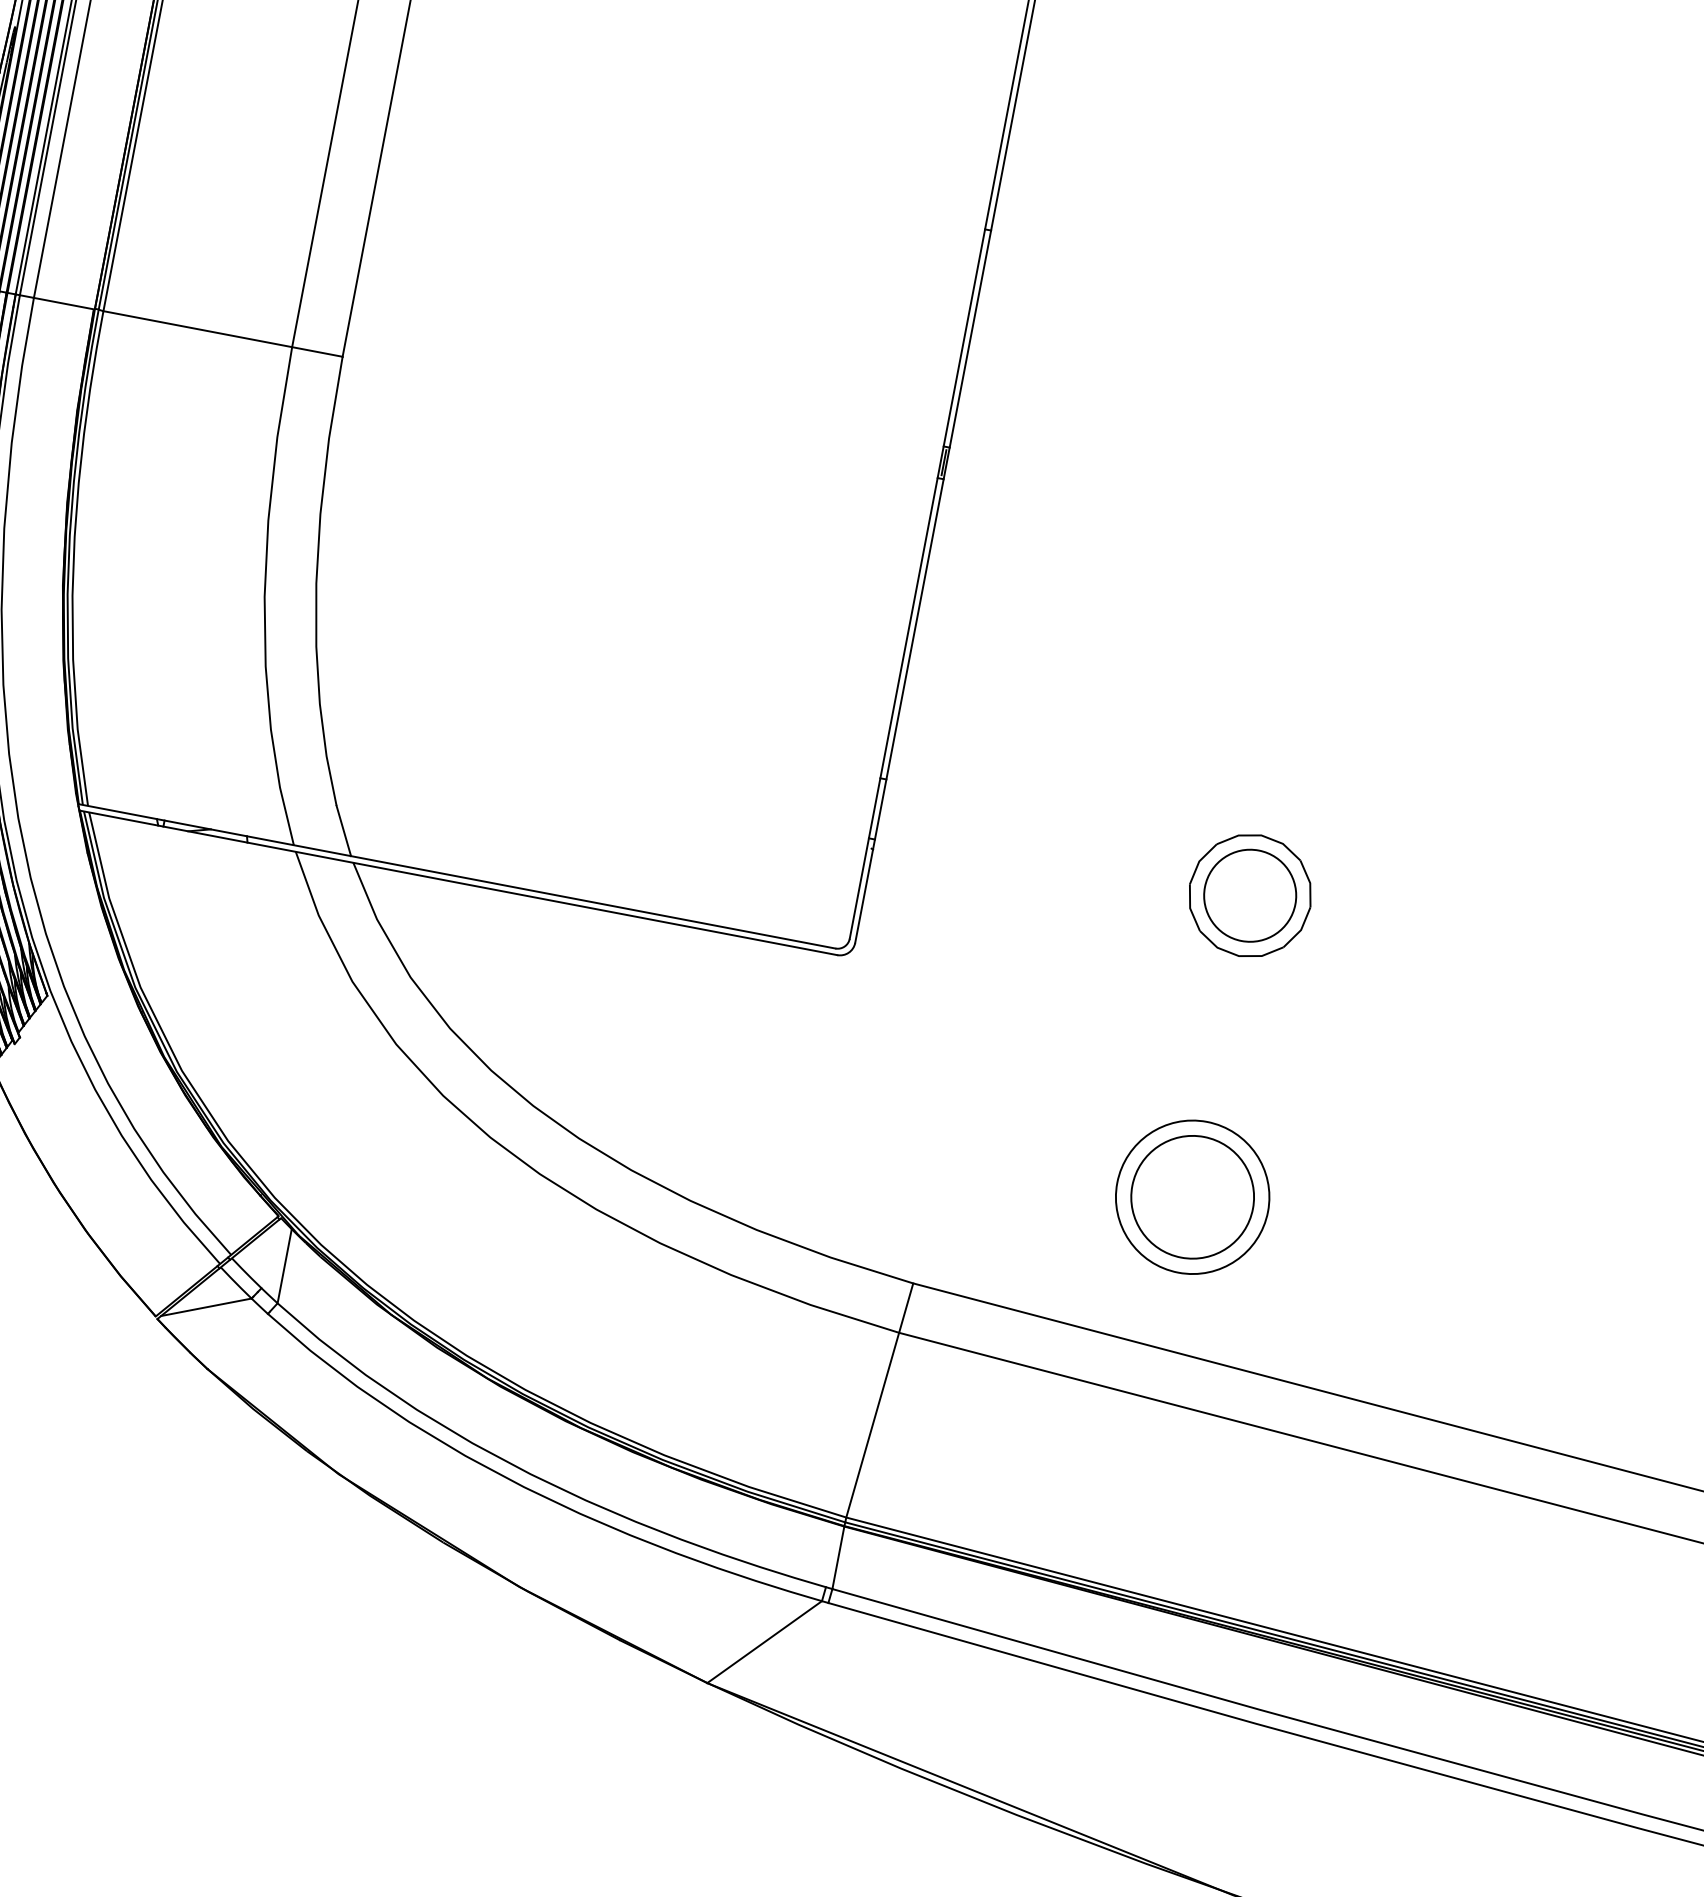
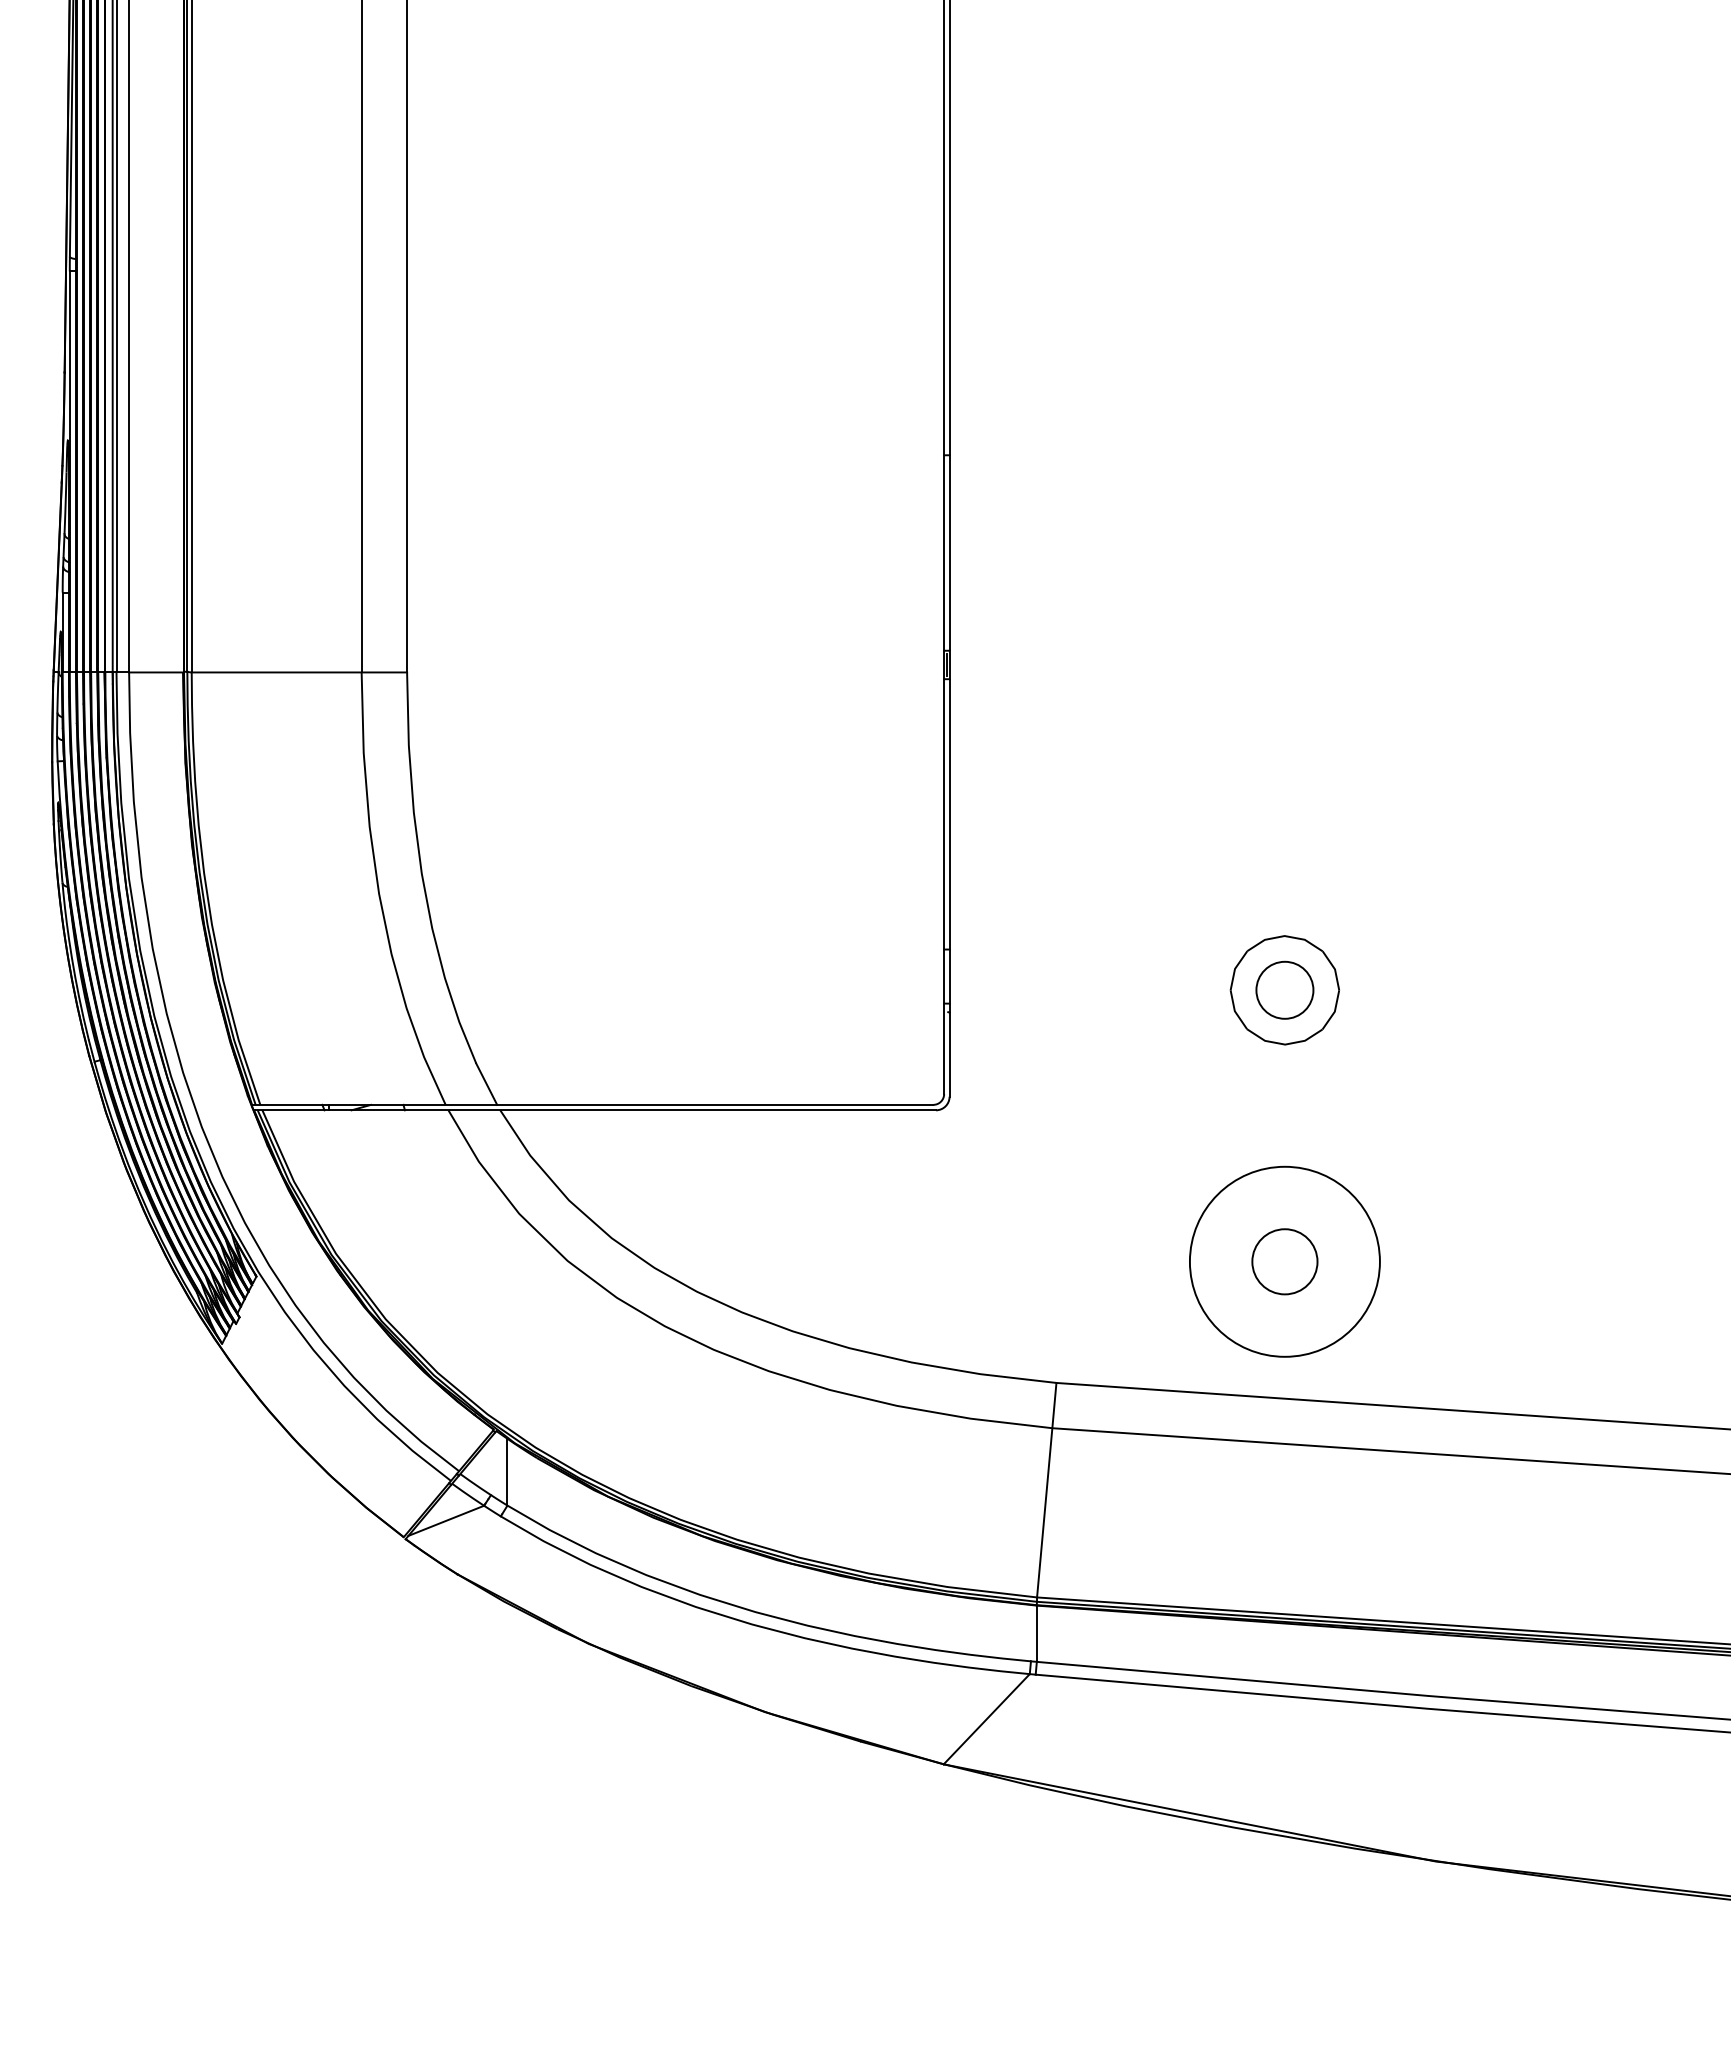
circle: (1249, 895) -> (1284, 990), size x0.7
circle: (1192, 1196) -> (1284, 1261), size x0.6
circle: (1192, 1196) -> (1284, 1261), size x1.4

